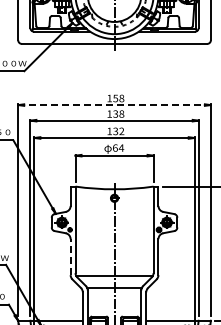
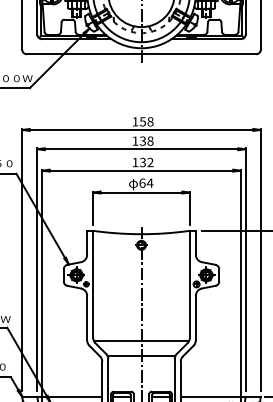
line: (115, 105) -> (142, 130), dashed -> solid
line: (70, 257) -> (87, 318), dashed -> solid

